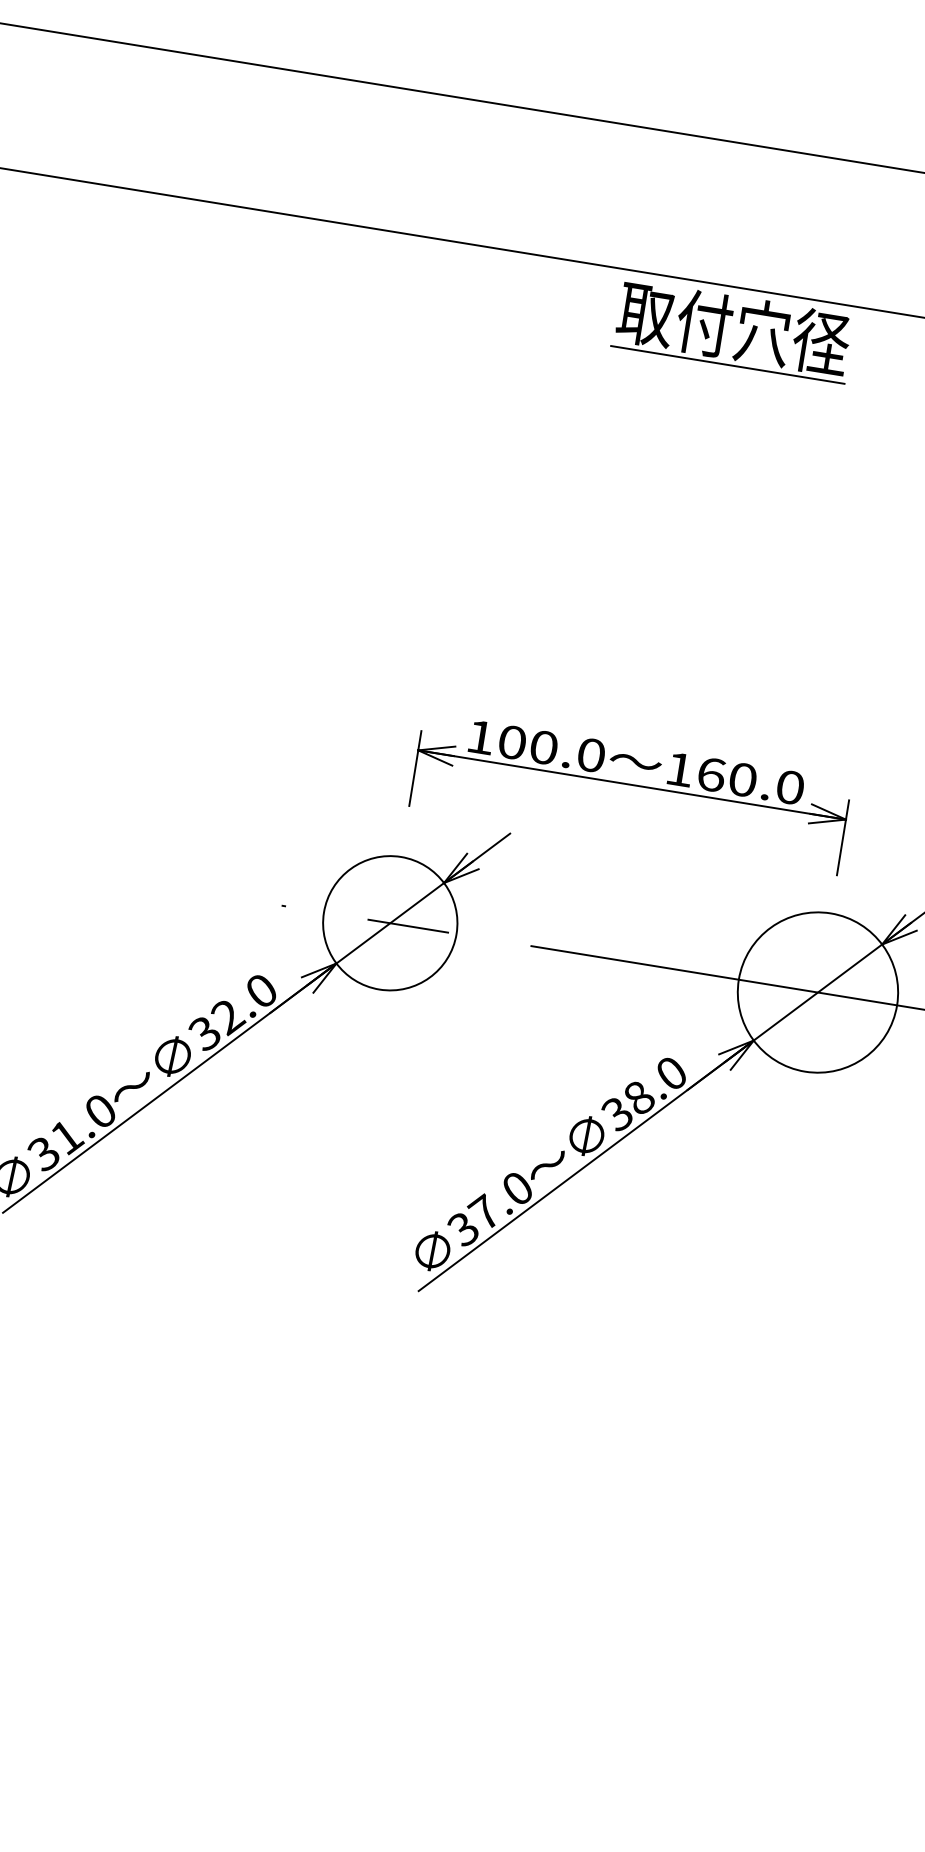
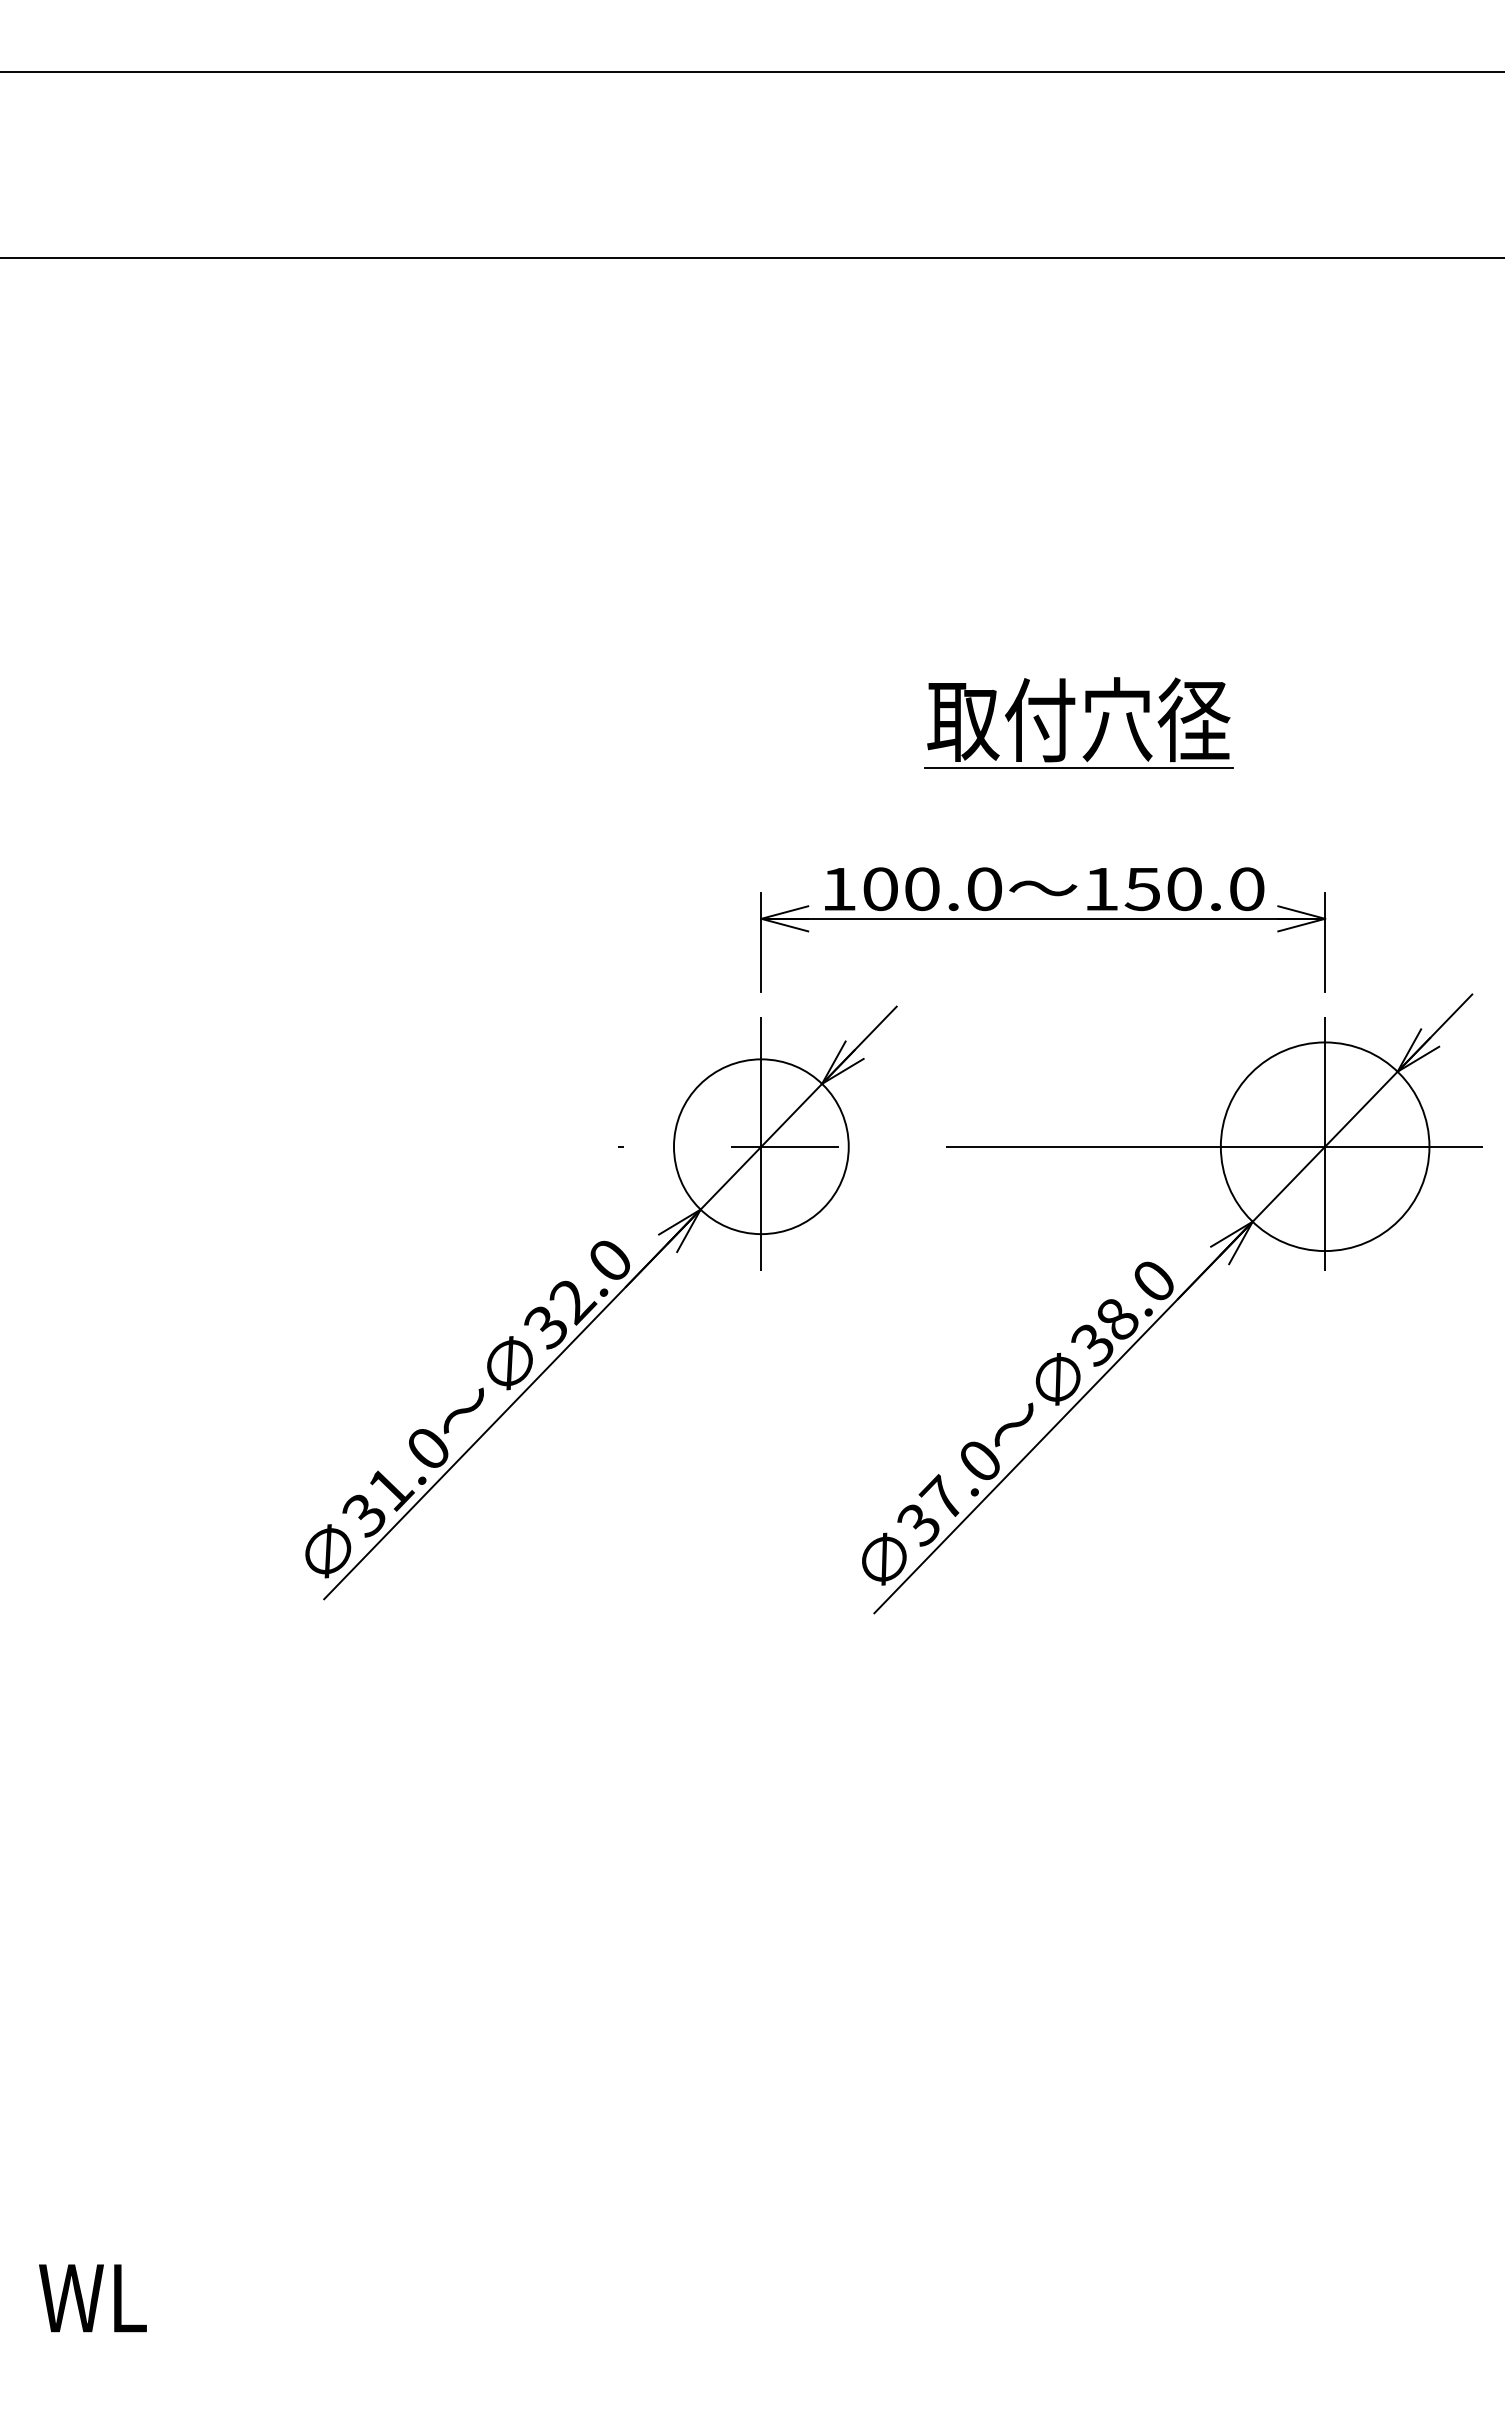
part: (739, 323) -> (1085, 712), moved
text: (711, 774) -> (1142, 889), 160.0 -> 150.0
line: (390, 921) -> (761, 1144), added
line: (818, 990) -> (1325, 1144), added

